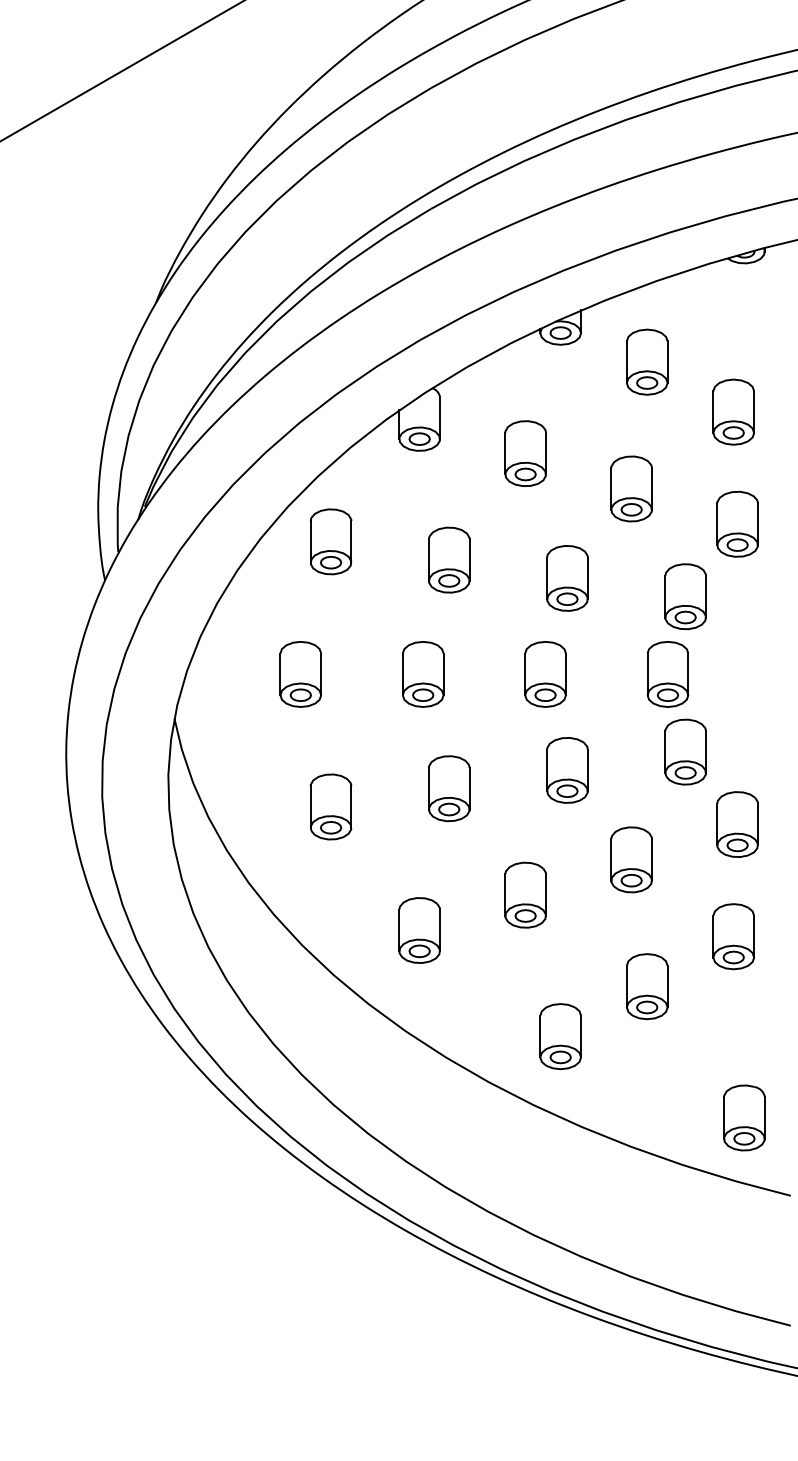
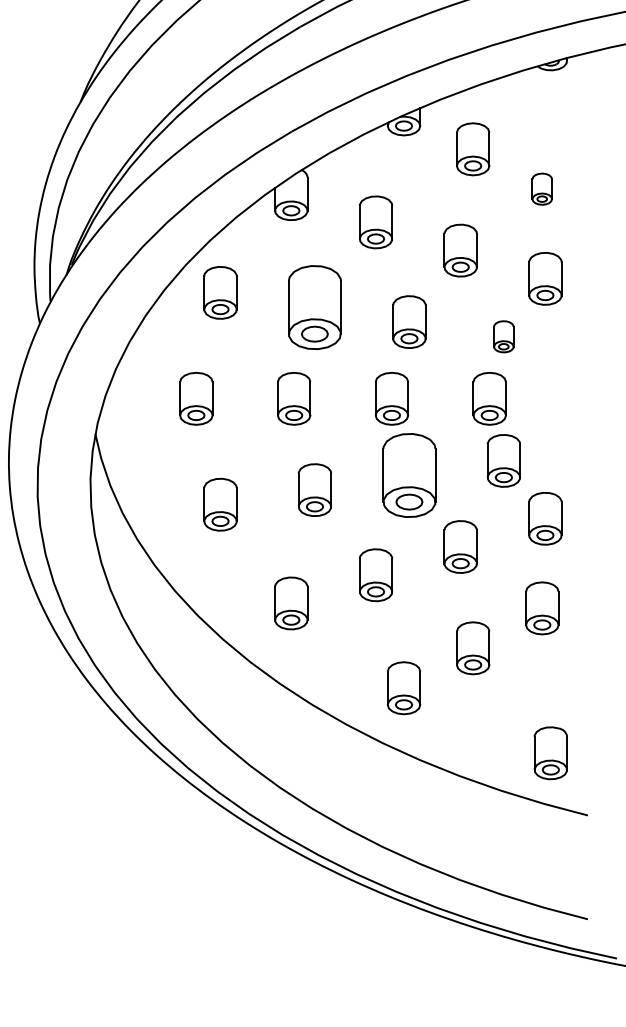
part: (733, 411) -> (542, 188), size x0.6
part: (449, 559) -> (315, 306), size x1.6
part: (685, 596) -> (503, 336), size x0.6
part: (567, 770) -> (409, 475), size x1.6

